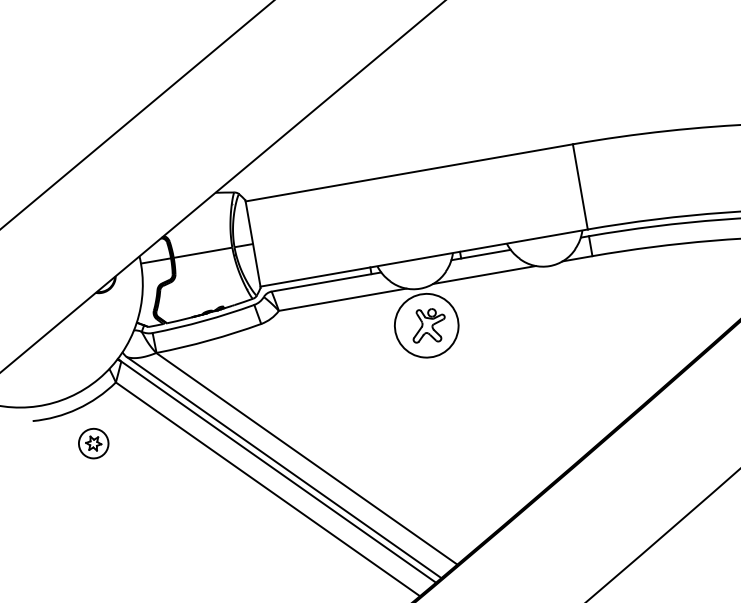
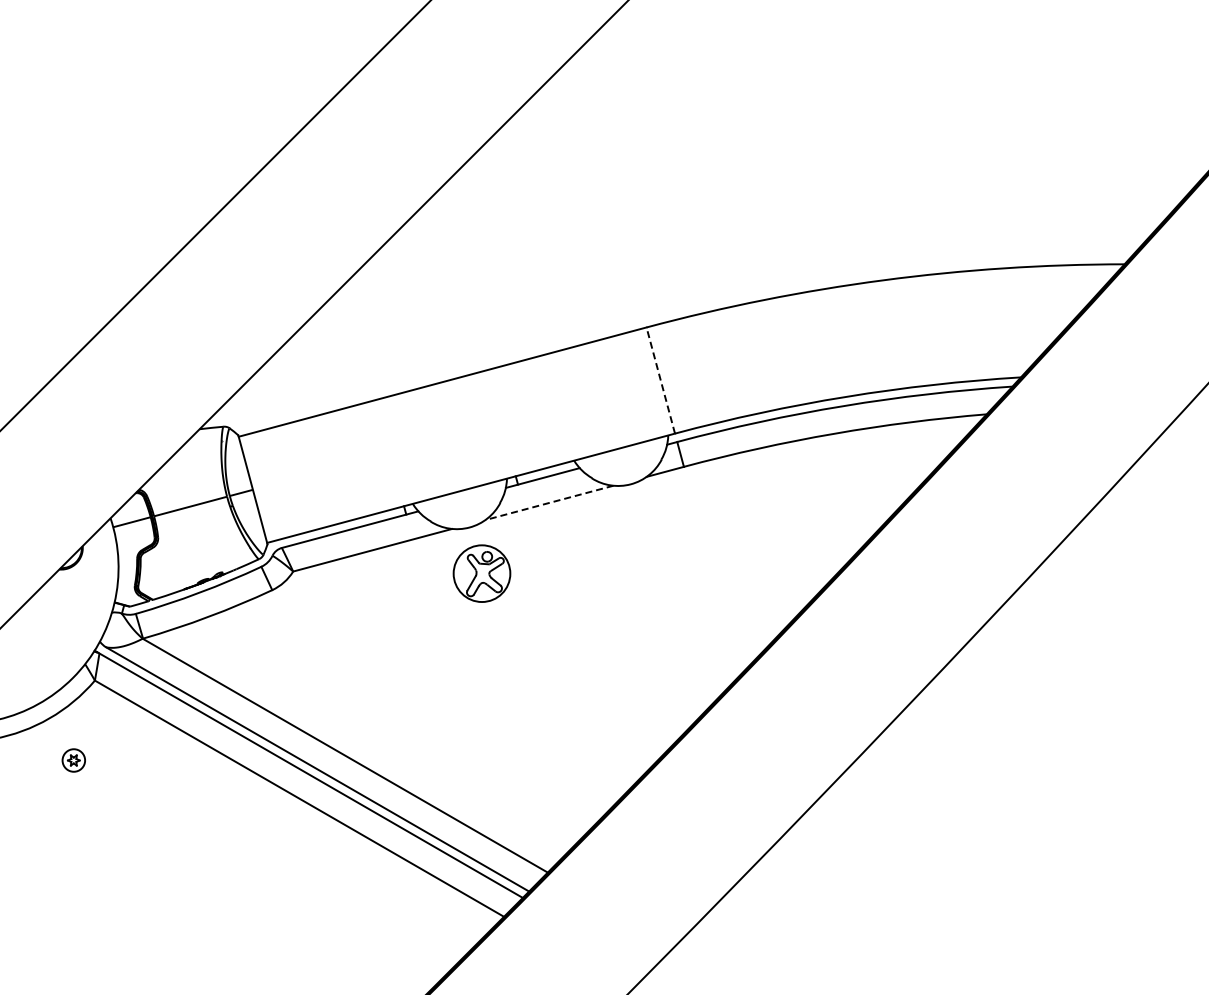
line: (580, 186) -> (660, 380), solid -> dashed
line: (484, 275) -> (549, 503), solid -> dashed
circle: (426, 325) -> (481, 573), size x0.7
part: (93, 443) -> (73, 760), size x0.6

